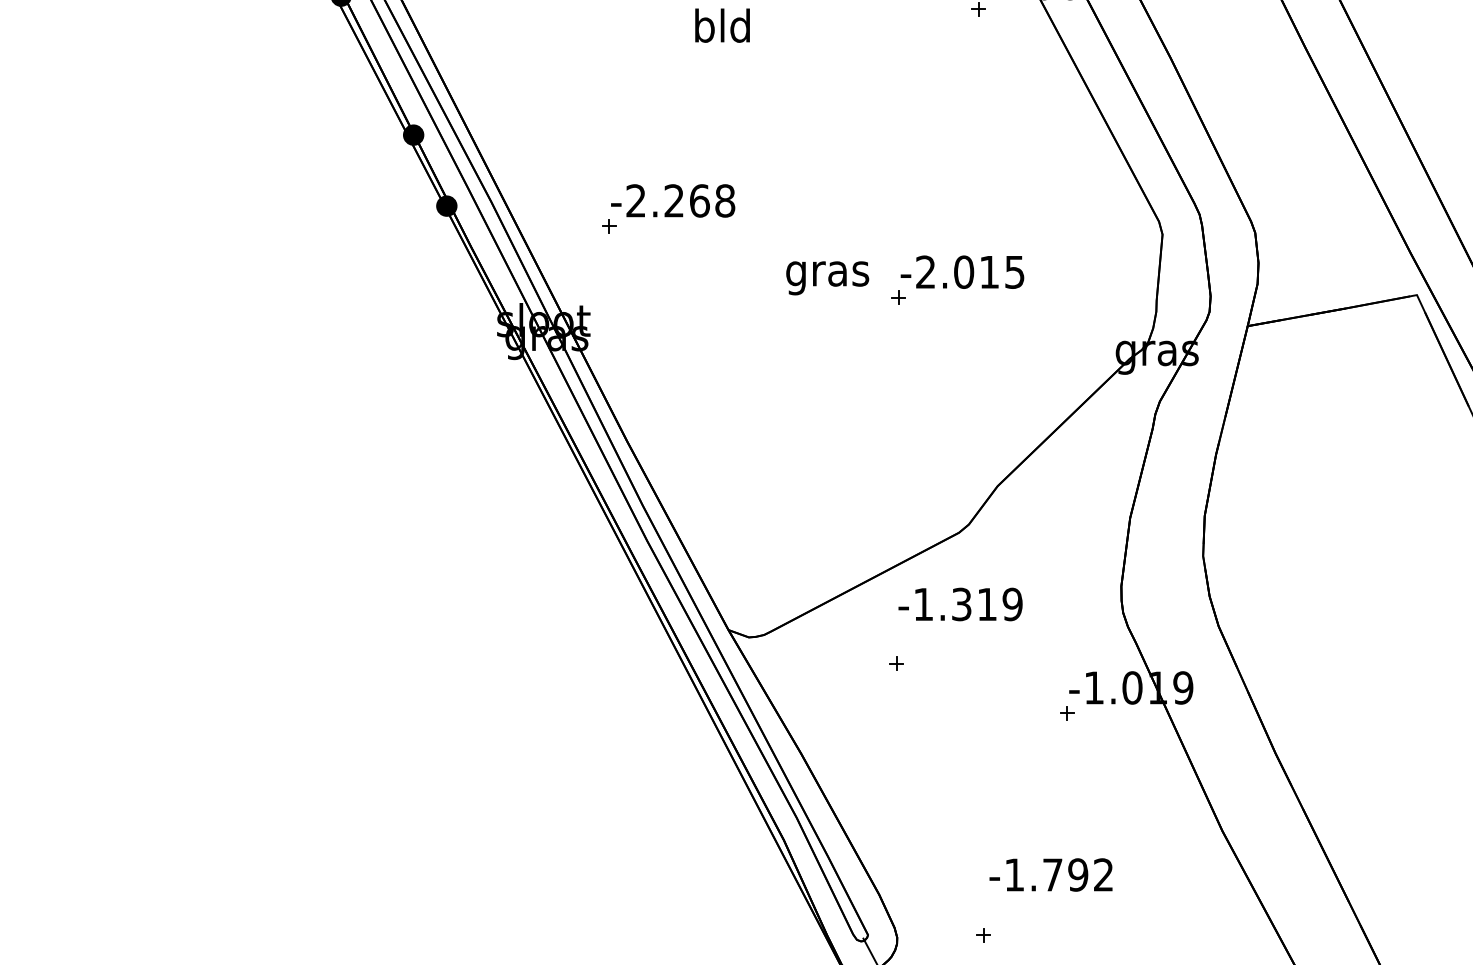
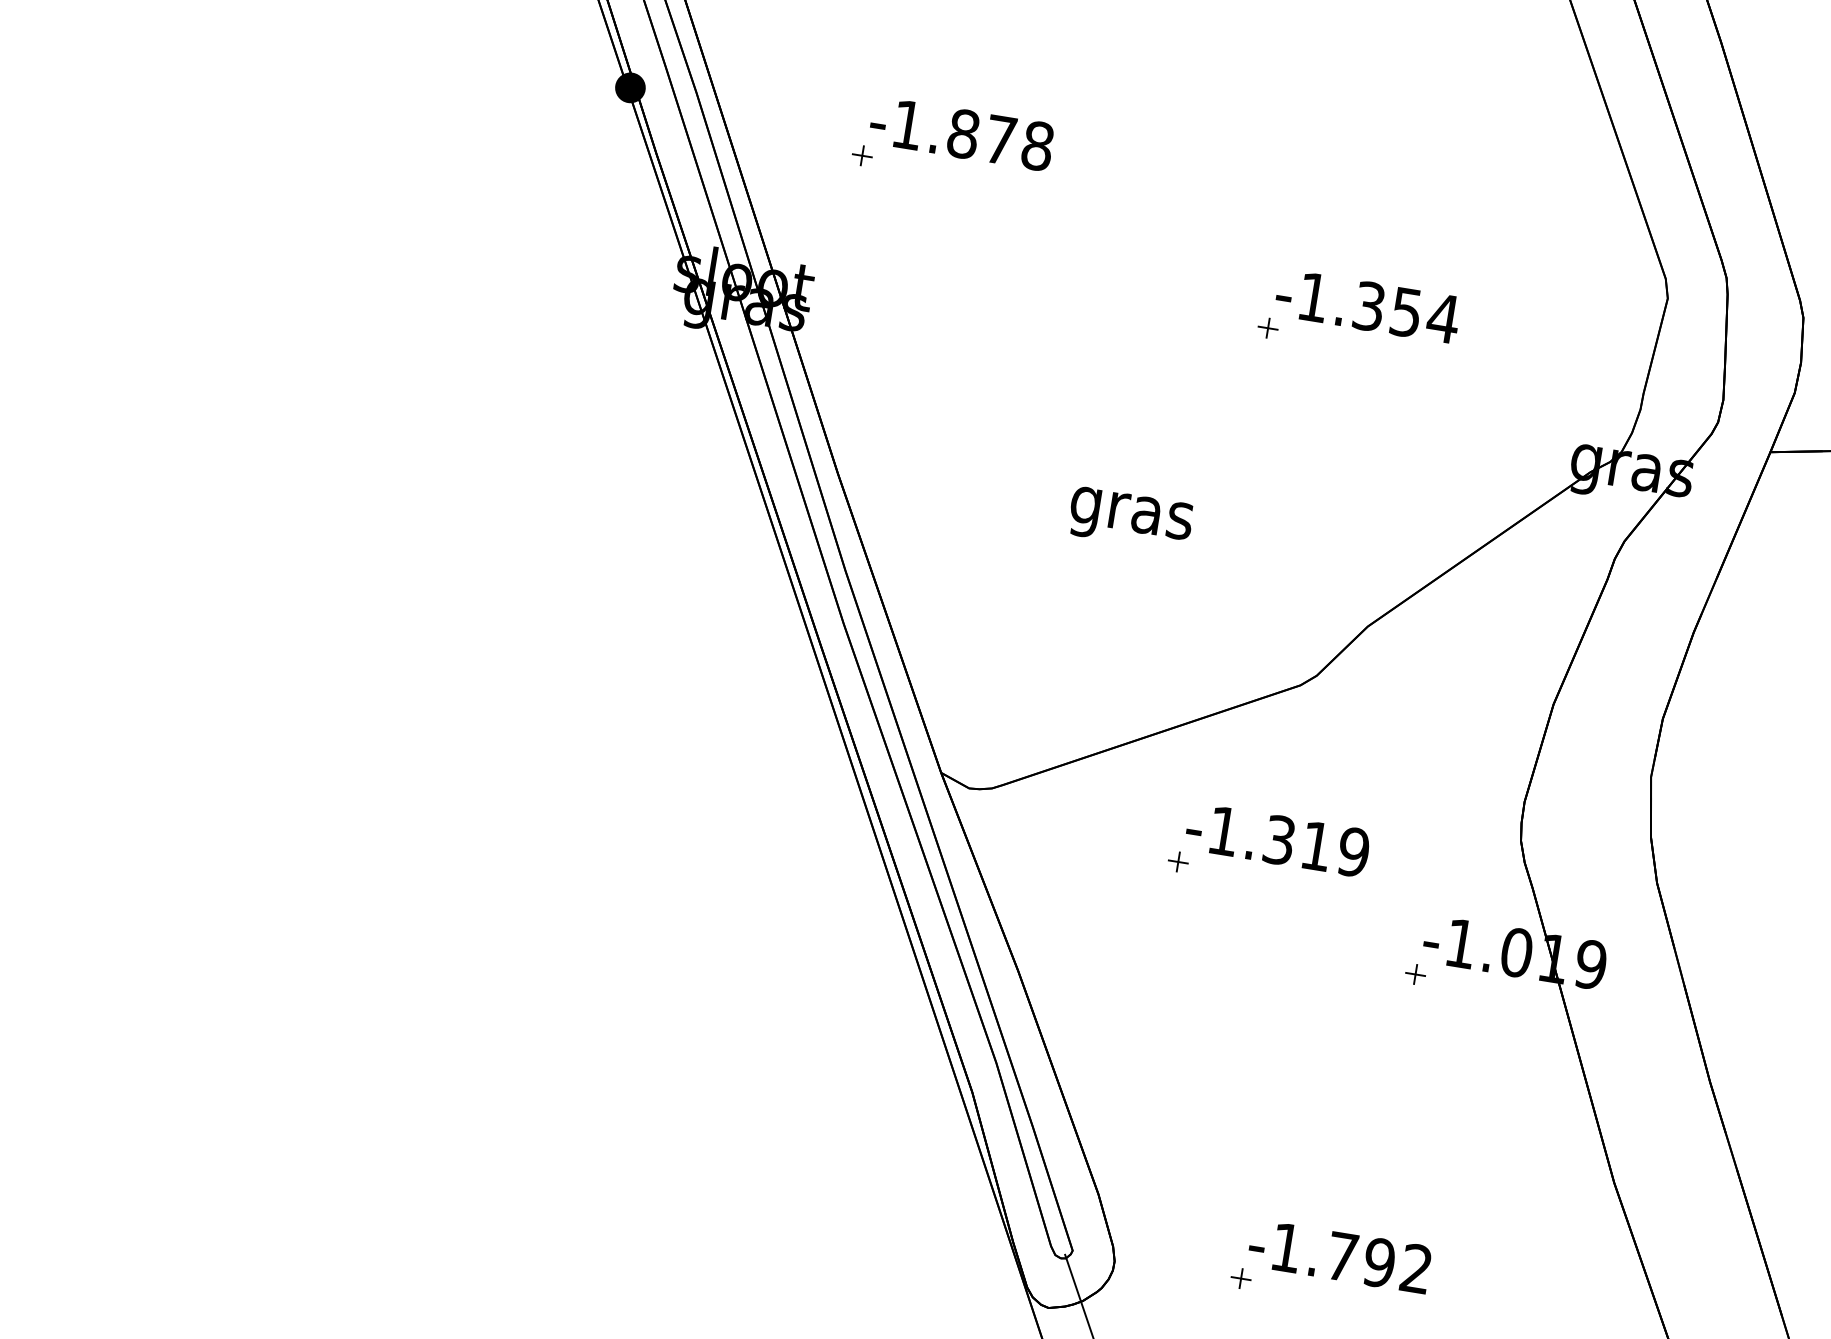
text: (667, 200) -> (953, 131), -2.268 -> -1.878
text: (970, 271) -> (1378, 306), -2.015 -> -1.354
text: (827, 278) -> (1130, 519), moved
text: (960, 604) -> (1277, 839), moved
text: (1050, 874) -> (1339, 1255), moved

